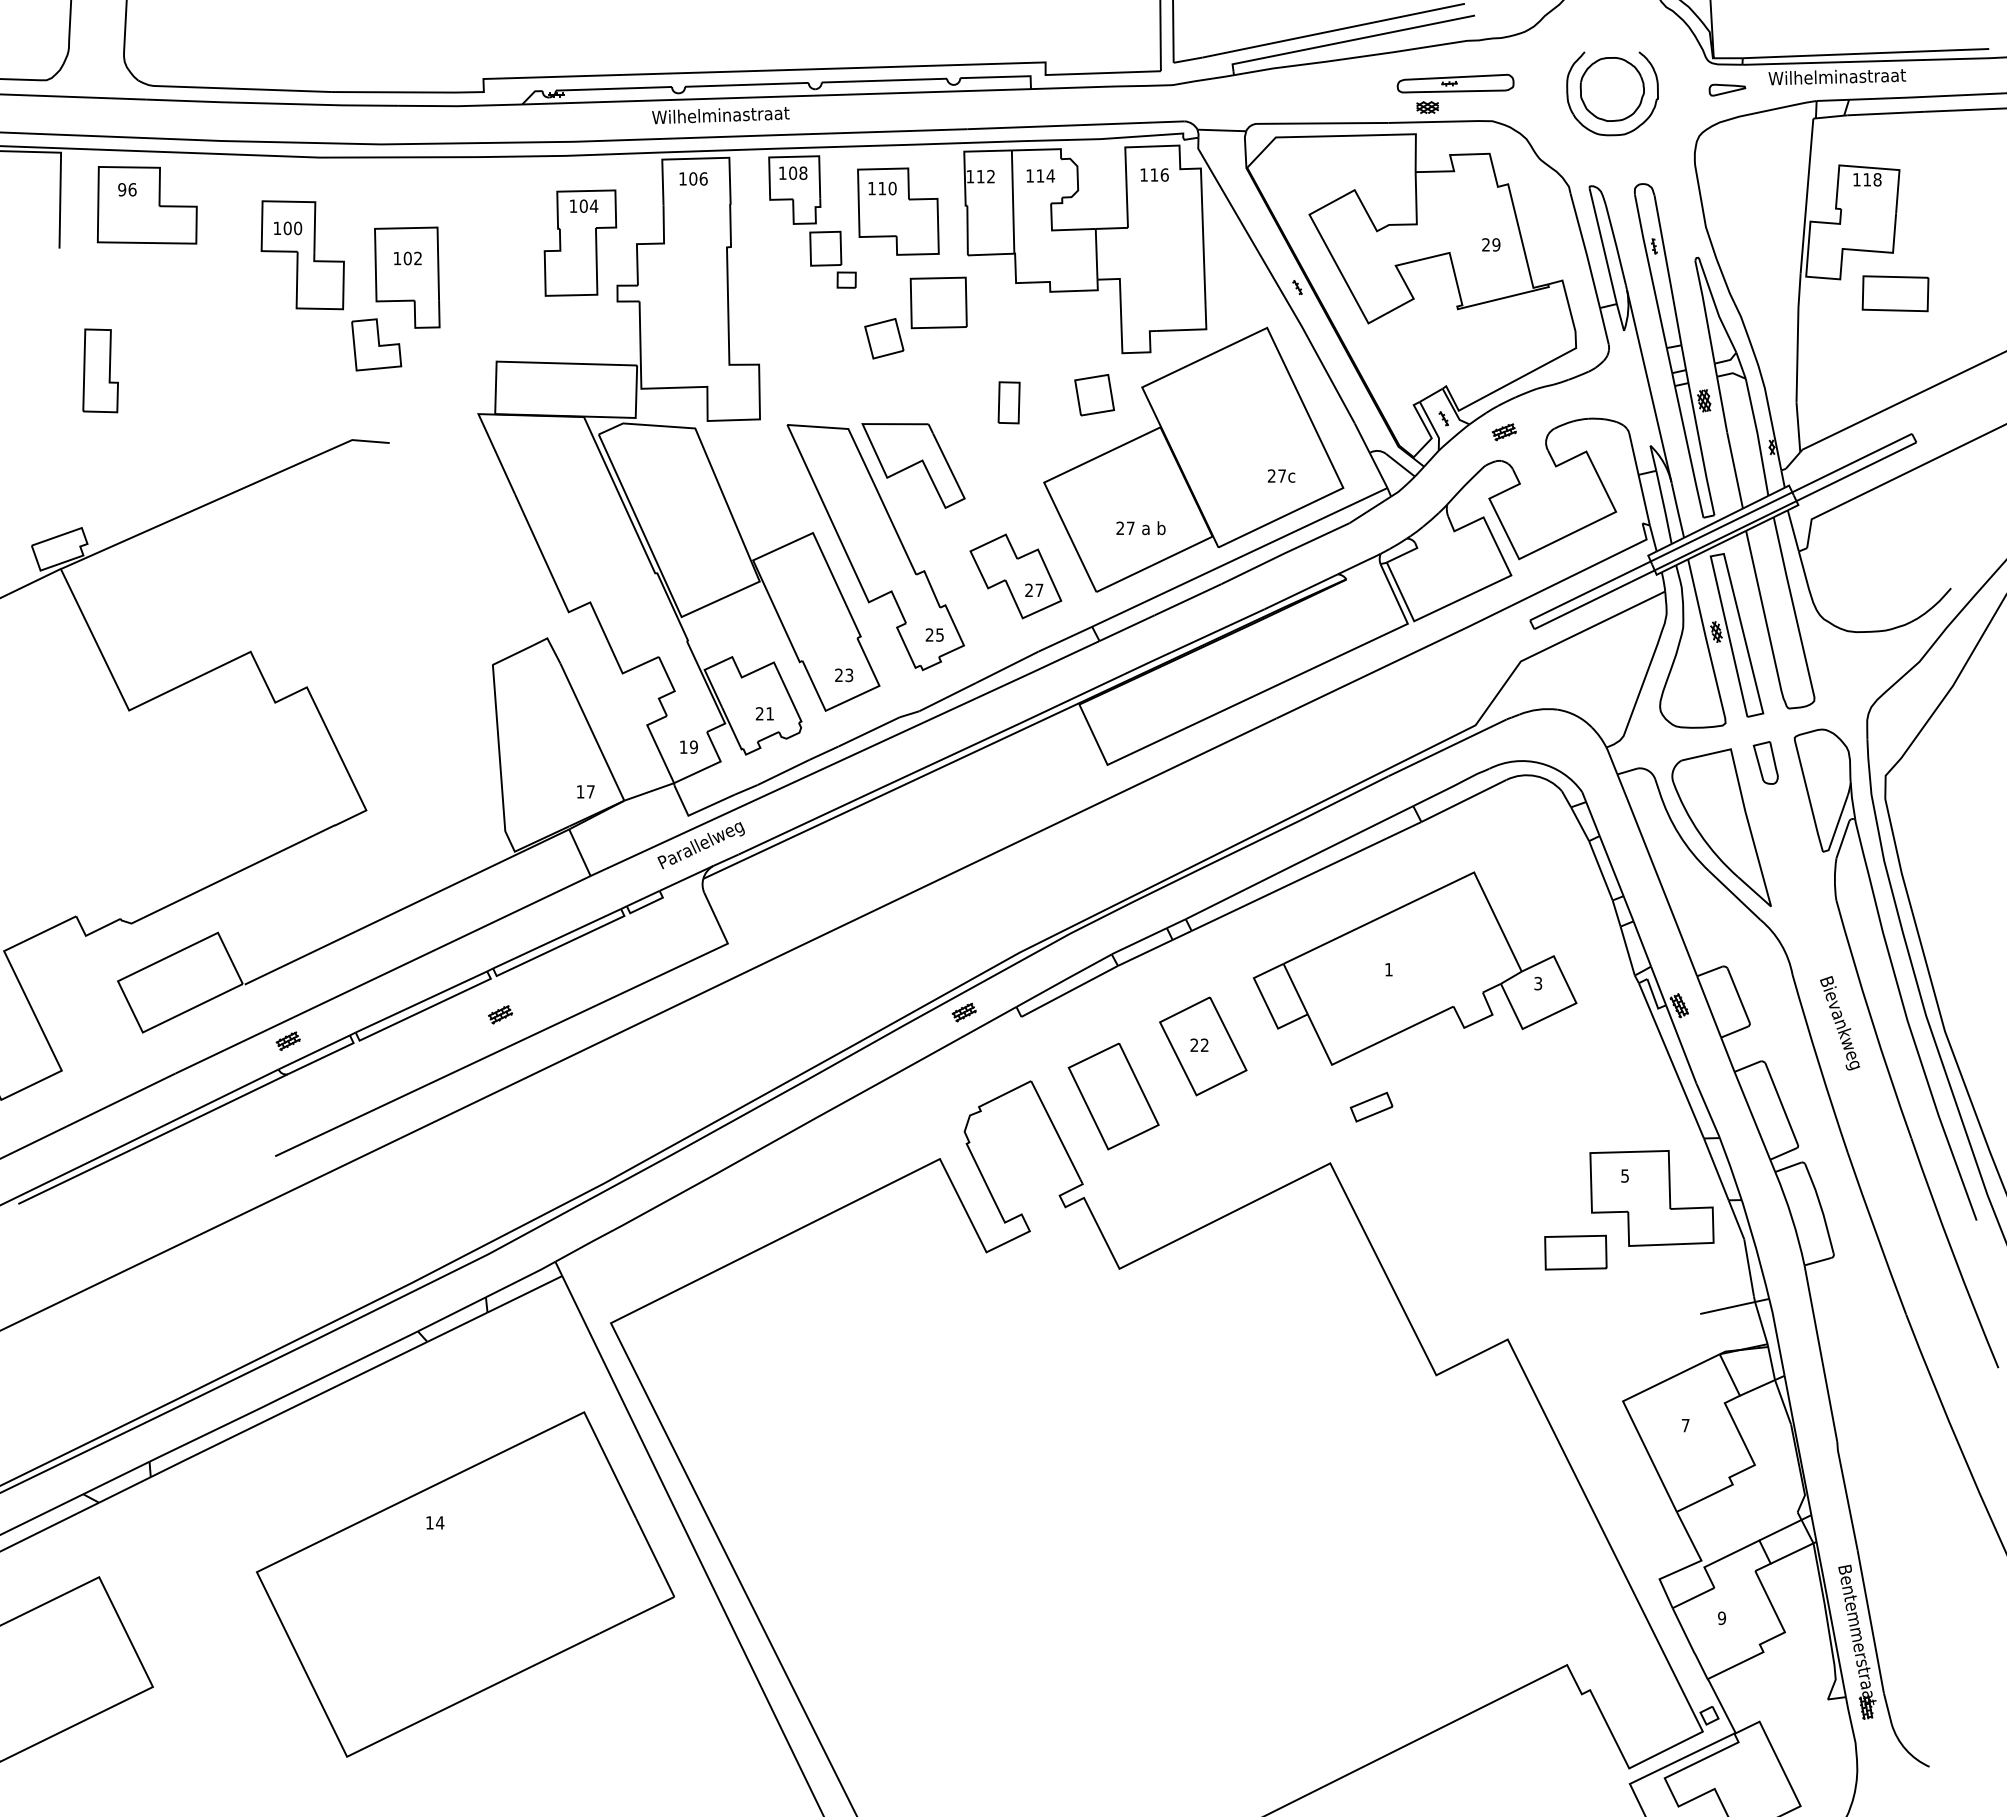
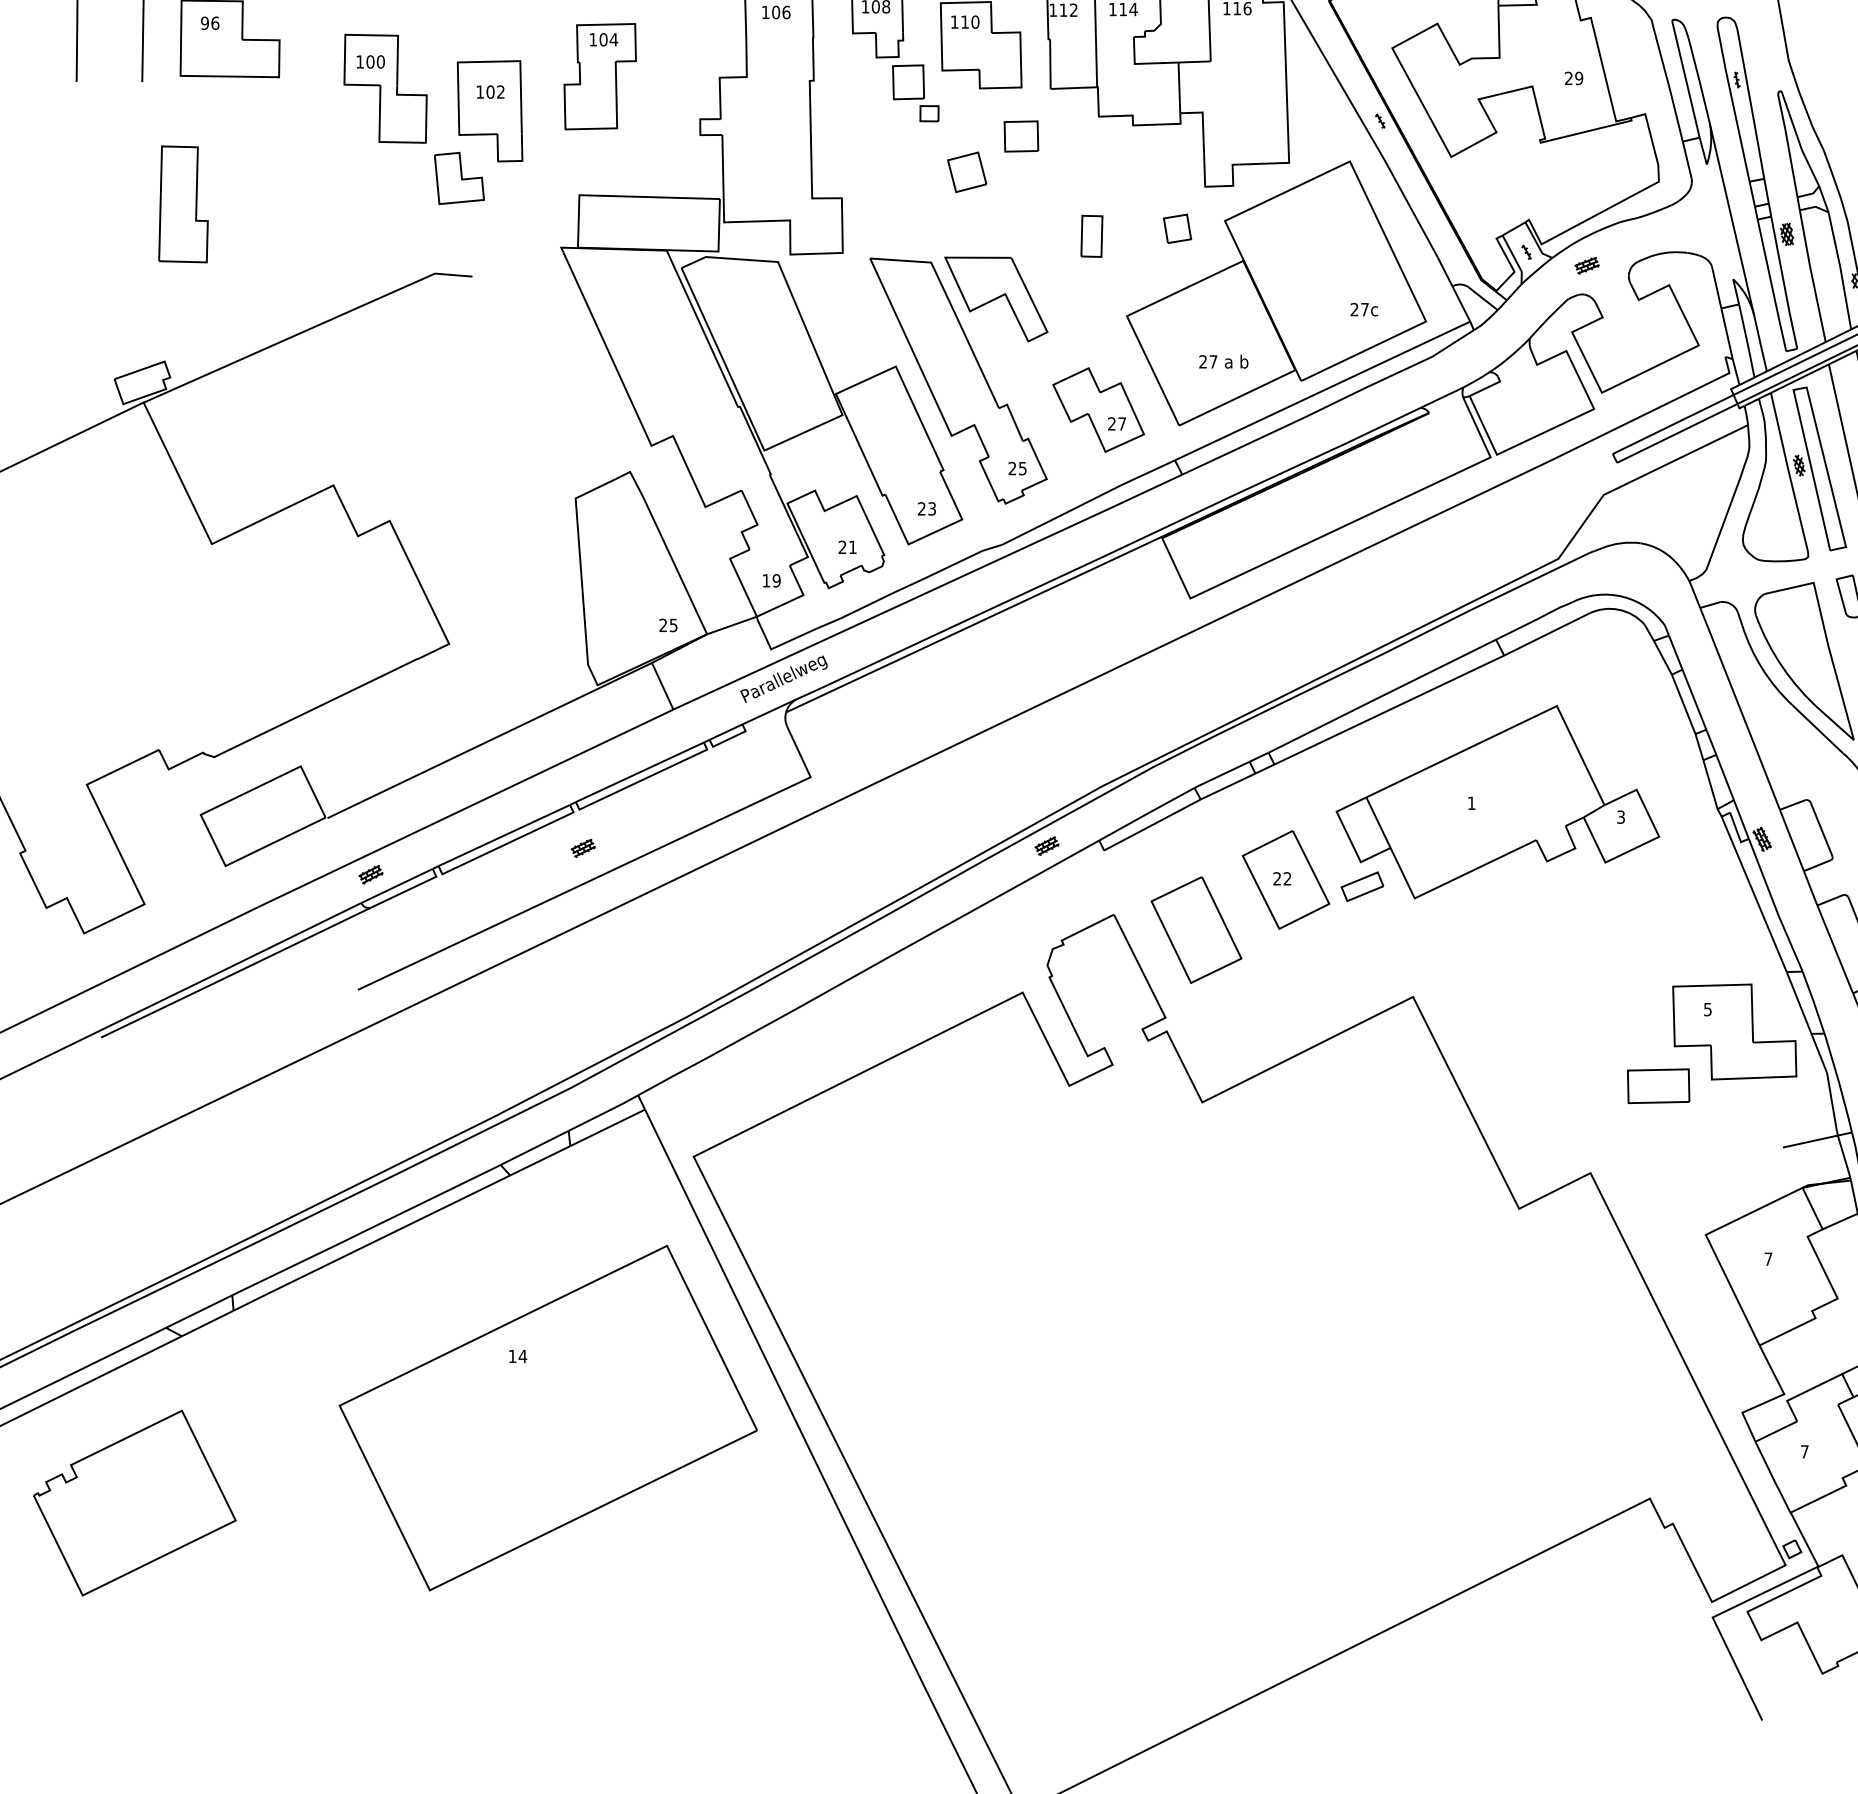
part: (580, 242) -> (600, 76), moved
part: (938, 302) -> (1021, 136), size x0.6
part: (100, 370) -> (183, 204), size x1.4
part: (1094, 395) -> (1177, 229), size x0.7
text: (585, 791) -> (668, 625), 17 -> 25
part: (1371, 1106) -> (1362, 886), moved
text: (1722, 1618) -> (1805, 1452), 9 -> 7

